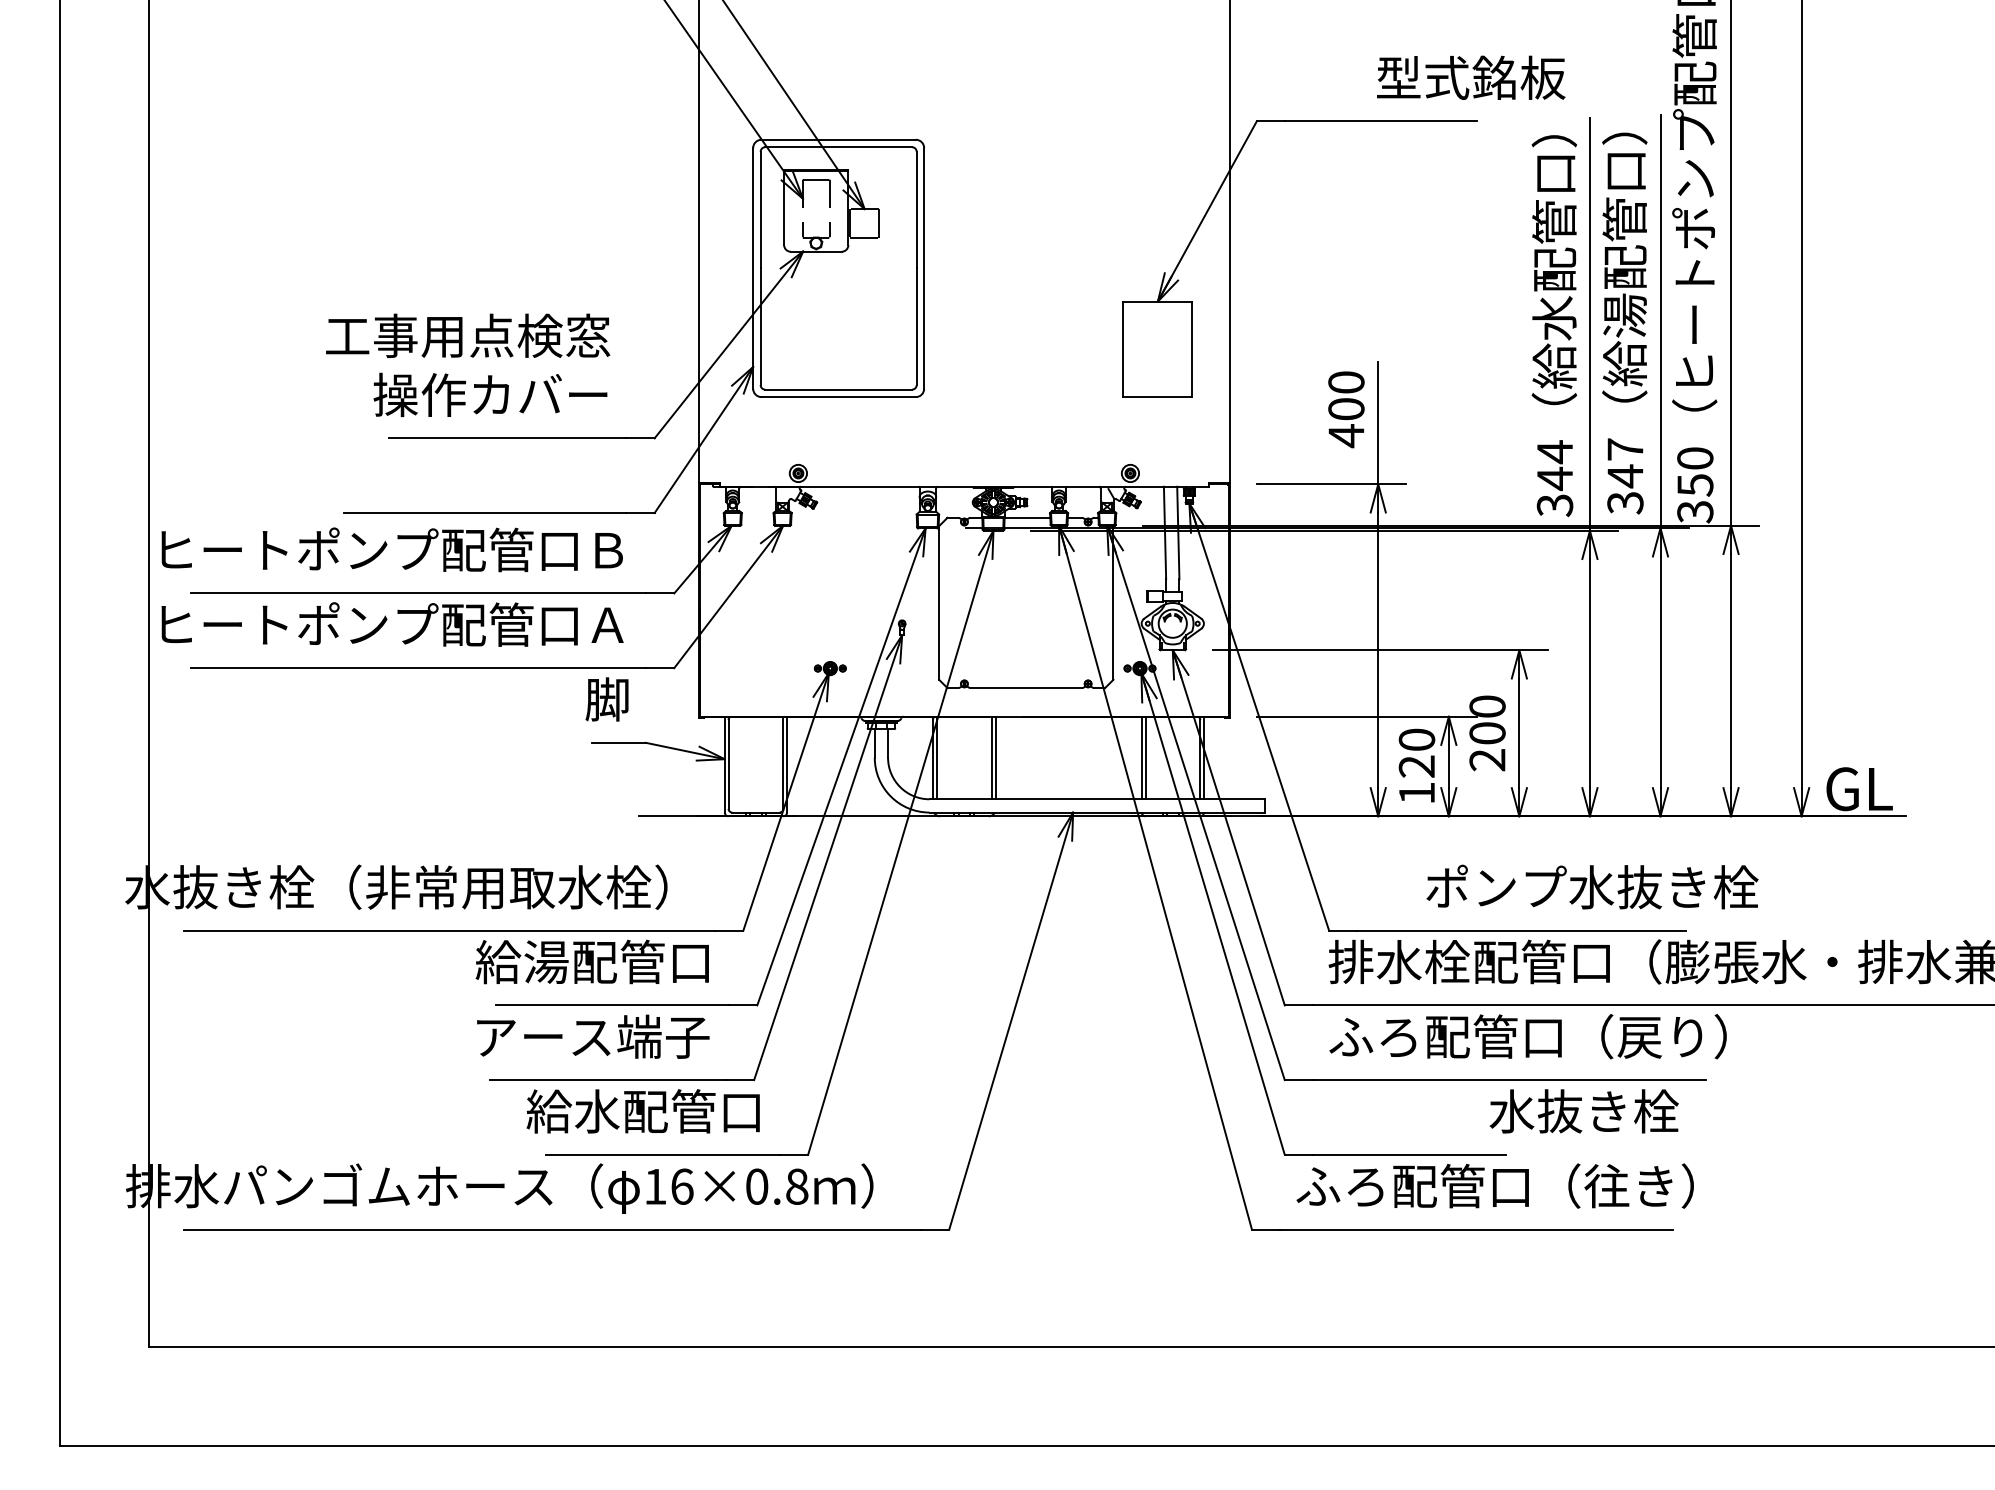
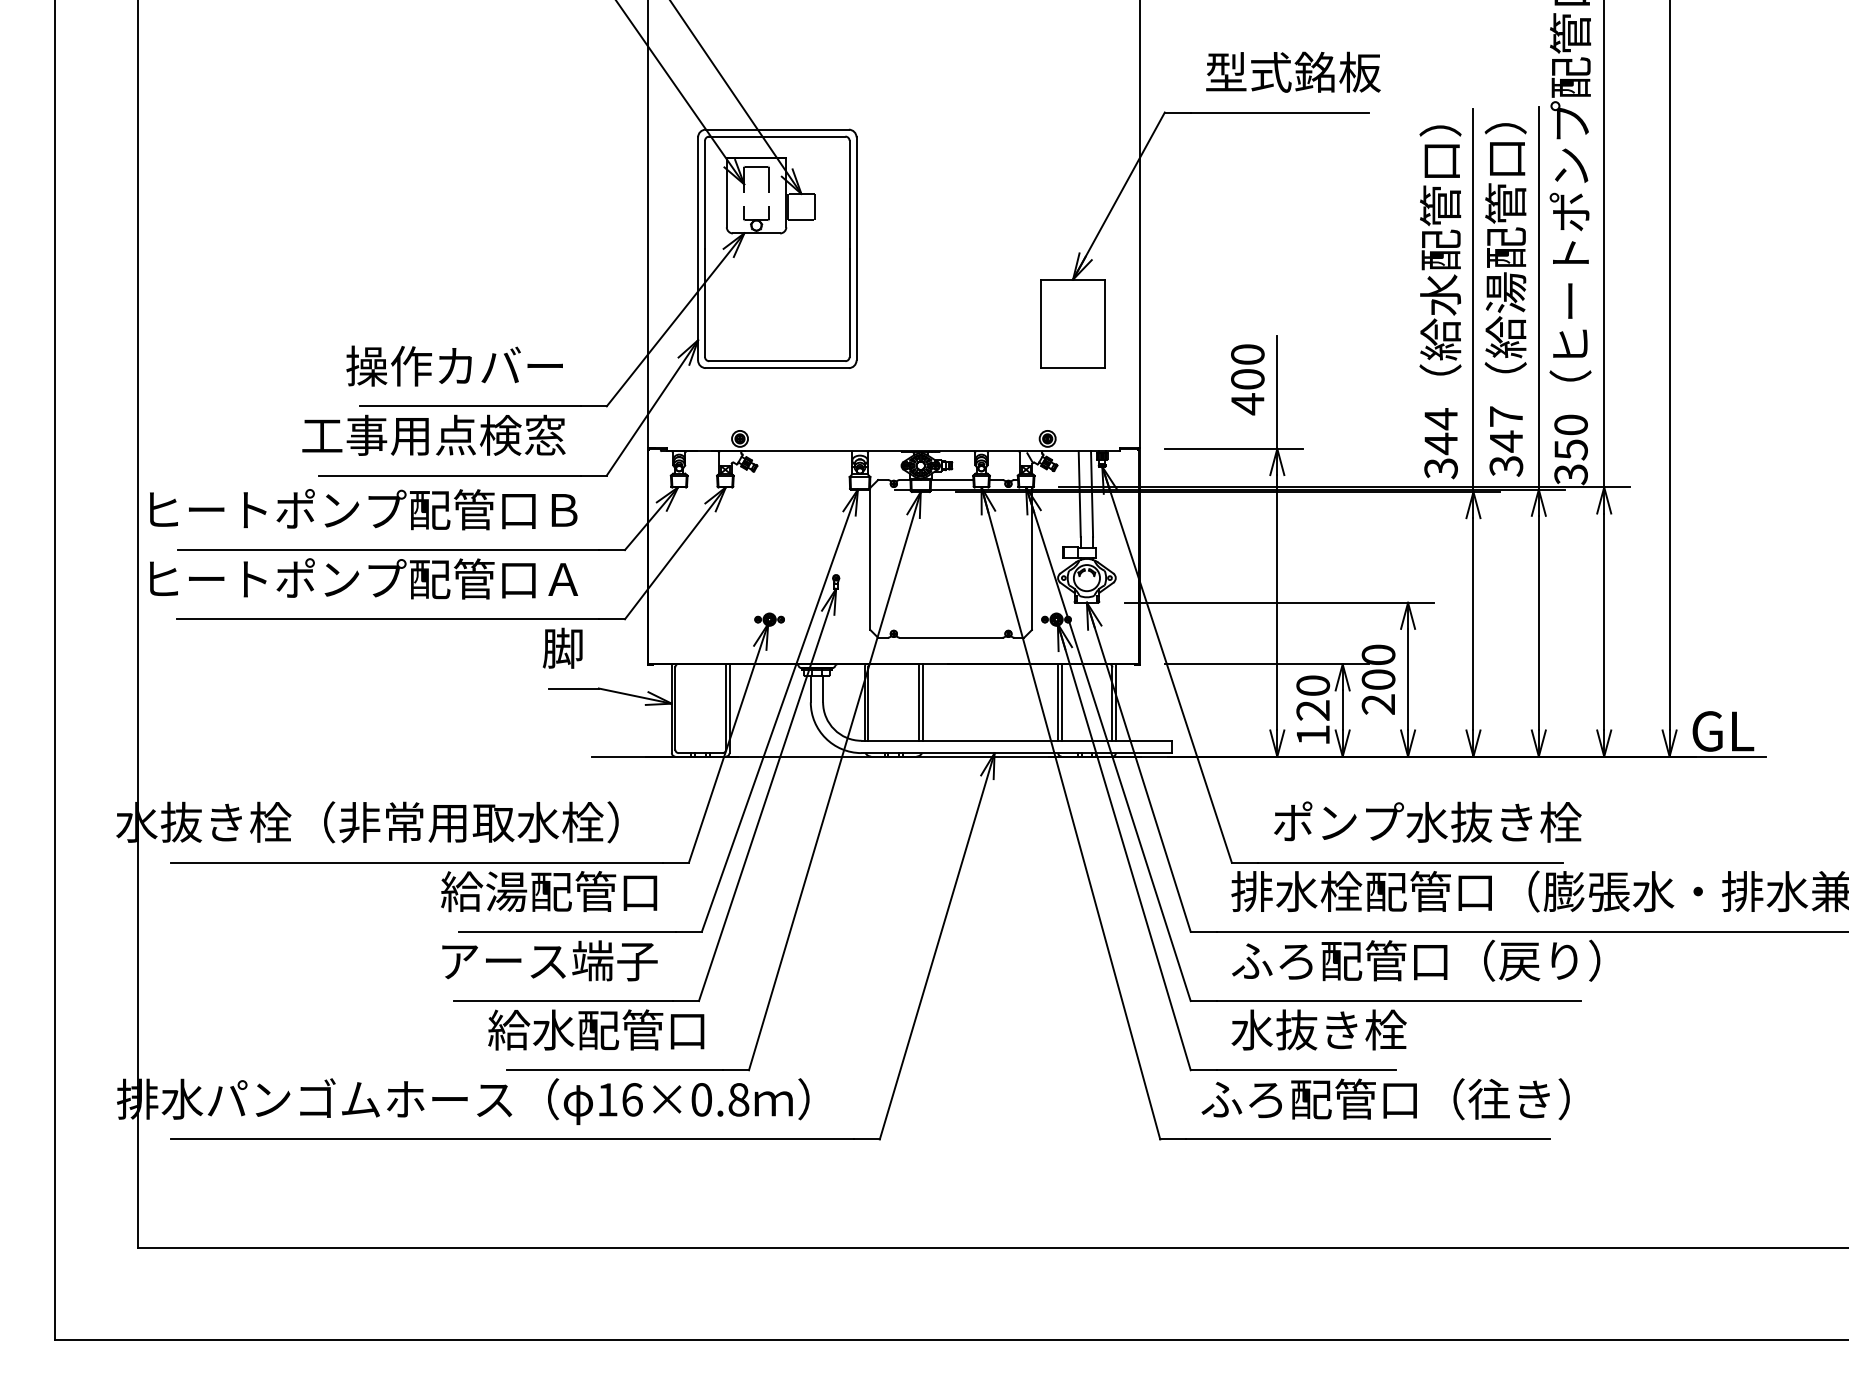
text: (1471, 76) -> (1293, 71), moved
text: (467, 334) -> (433, 434), moved
text: (1592, 886) -> (1427, 821), moved
text: (1583, 1110) -> (1318, 1029), moved

